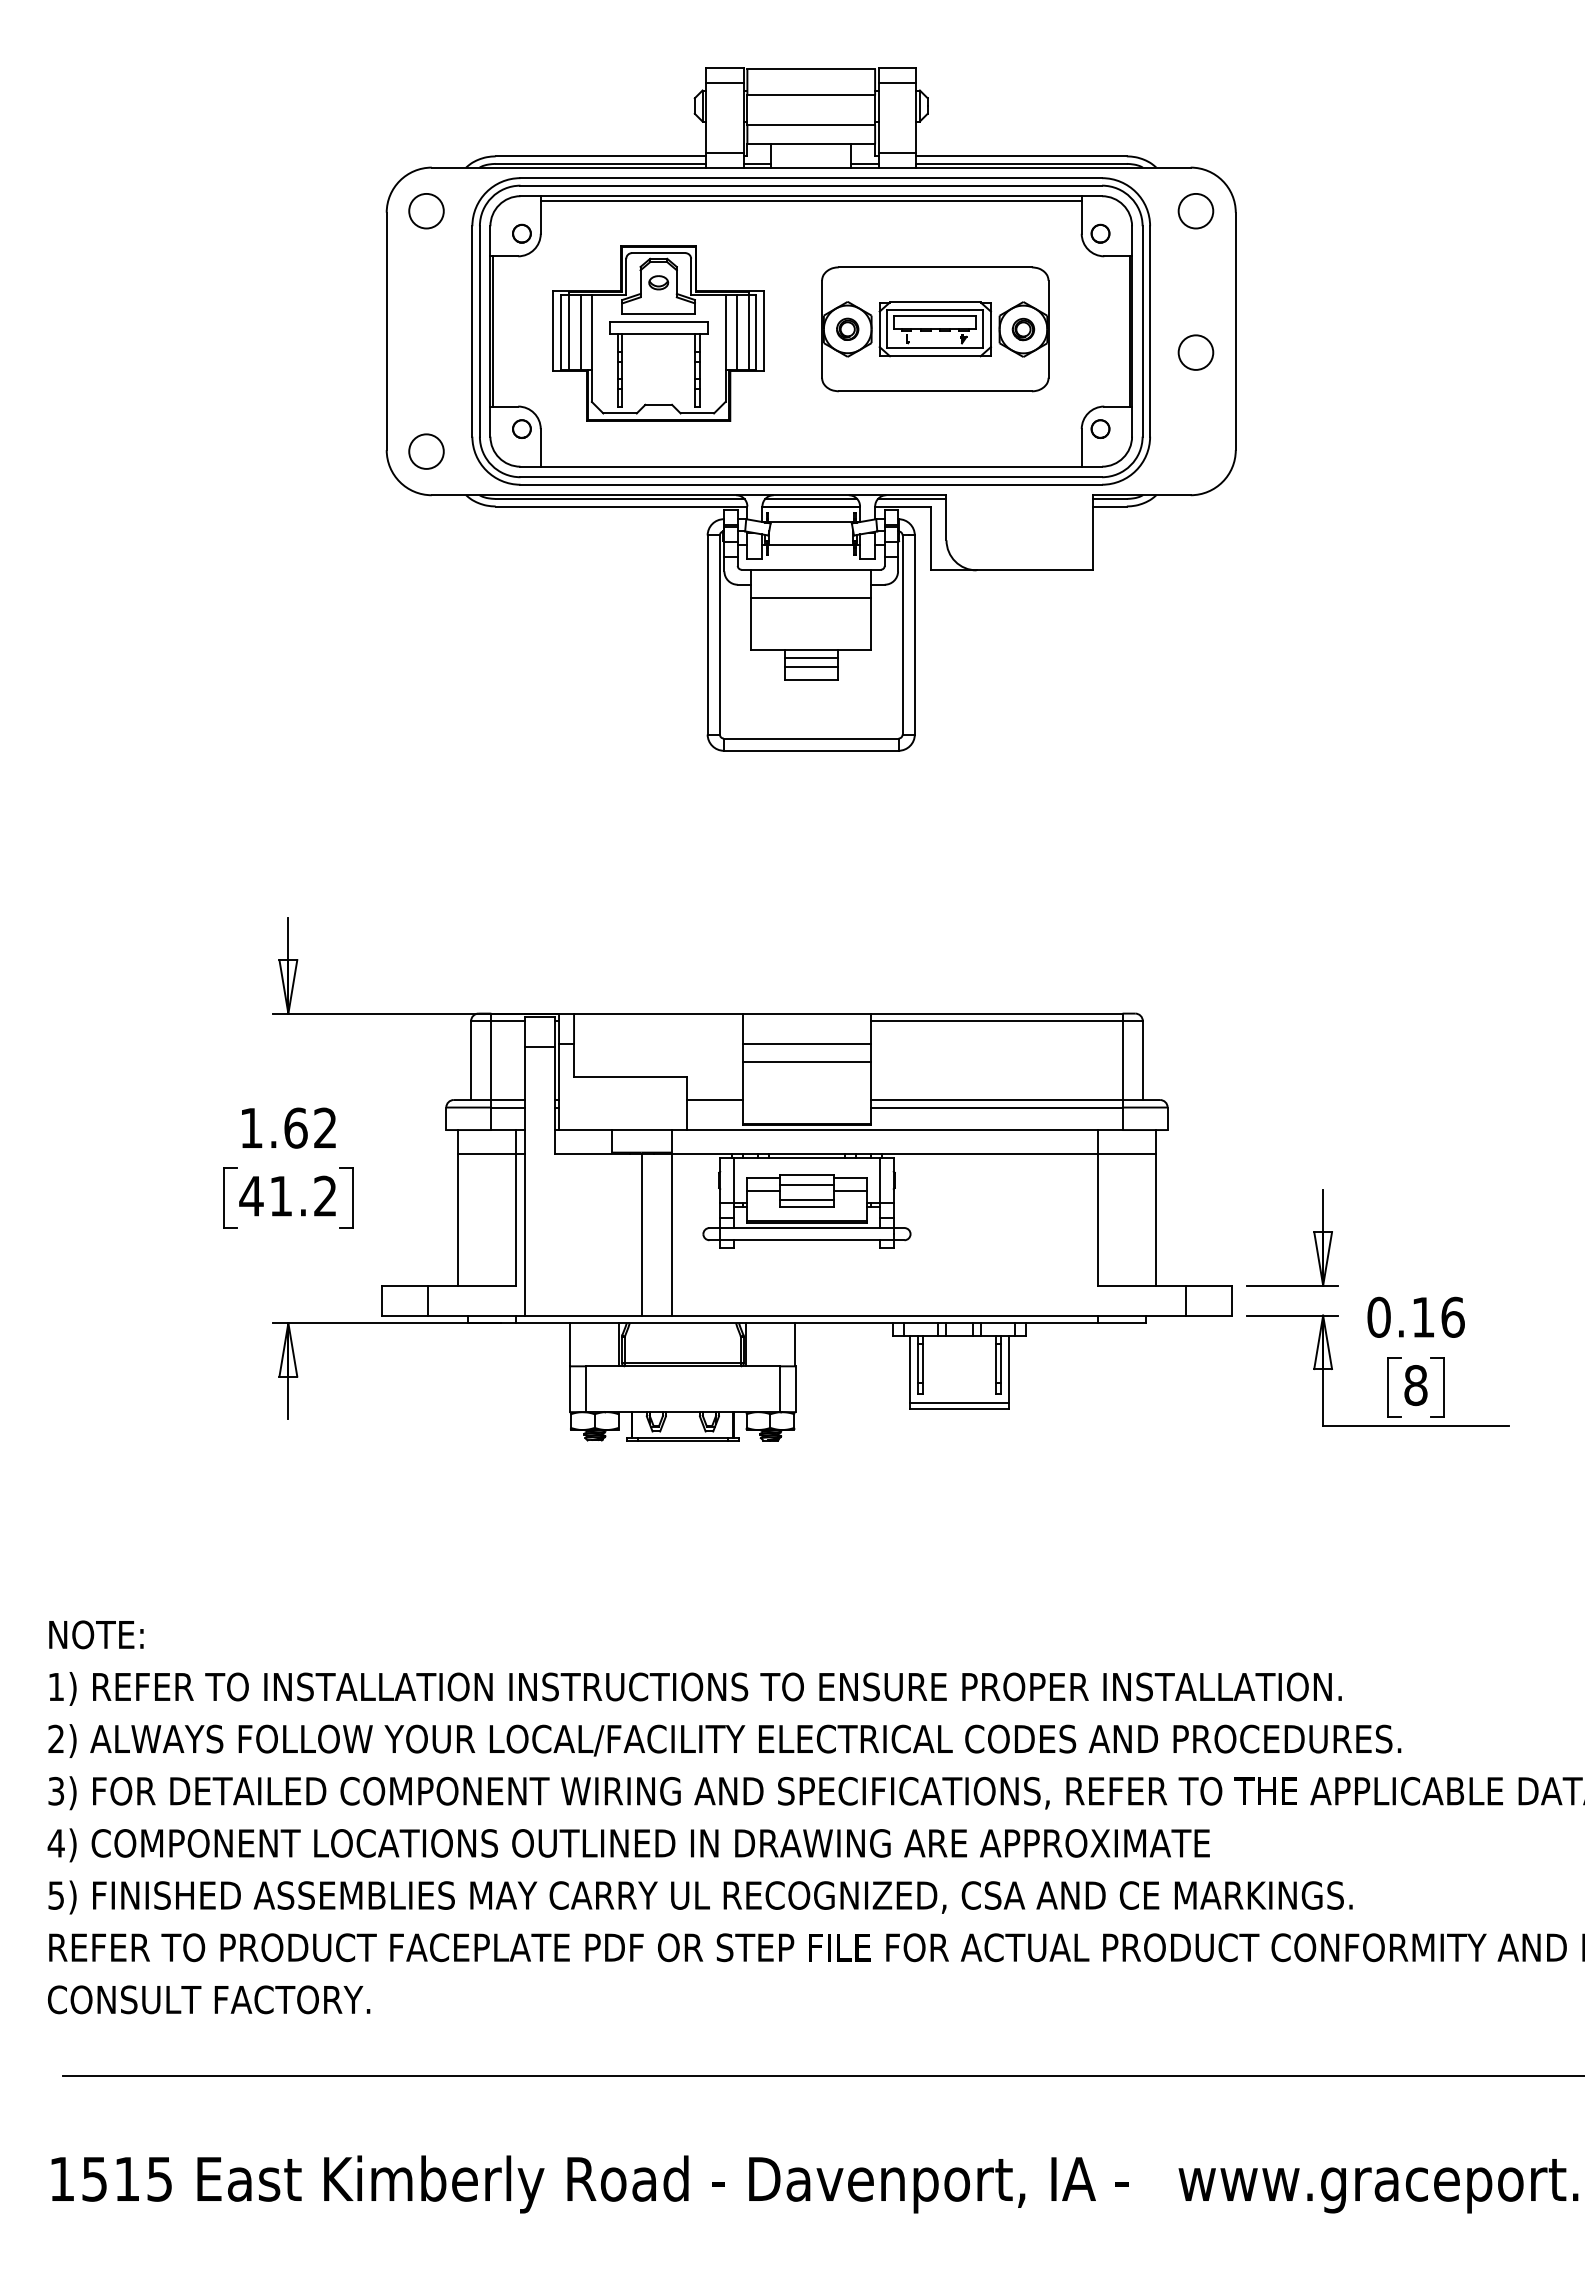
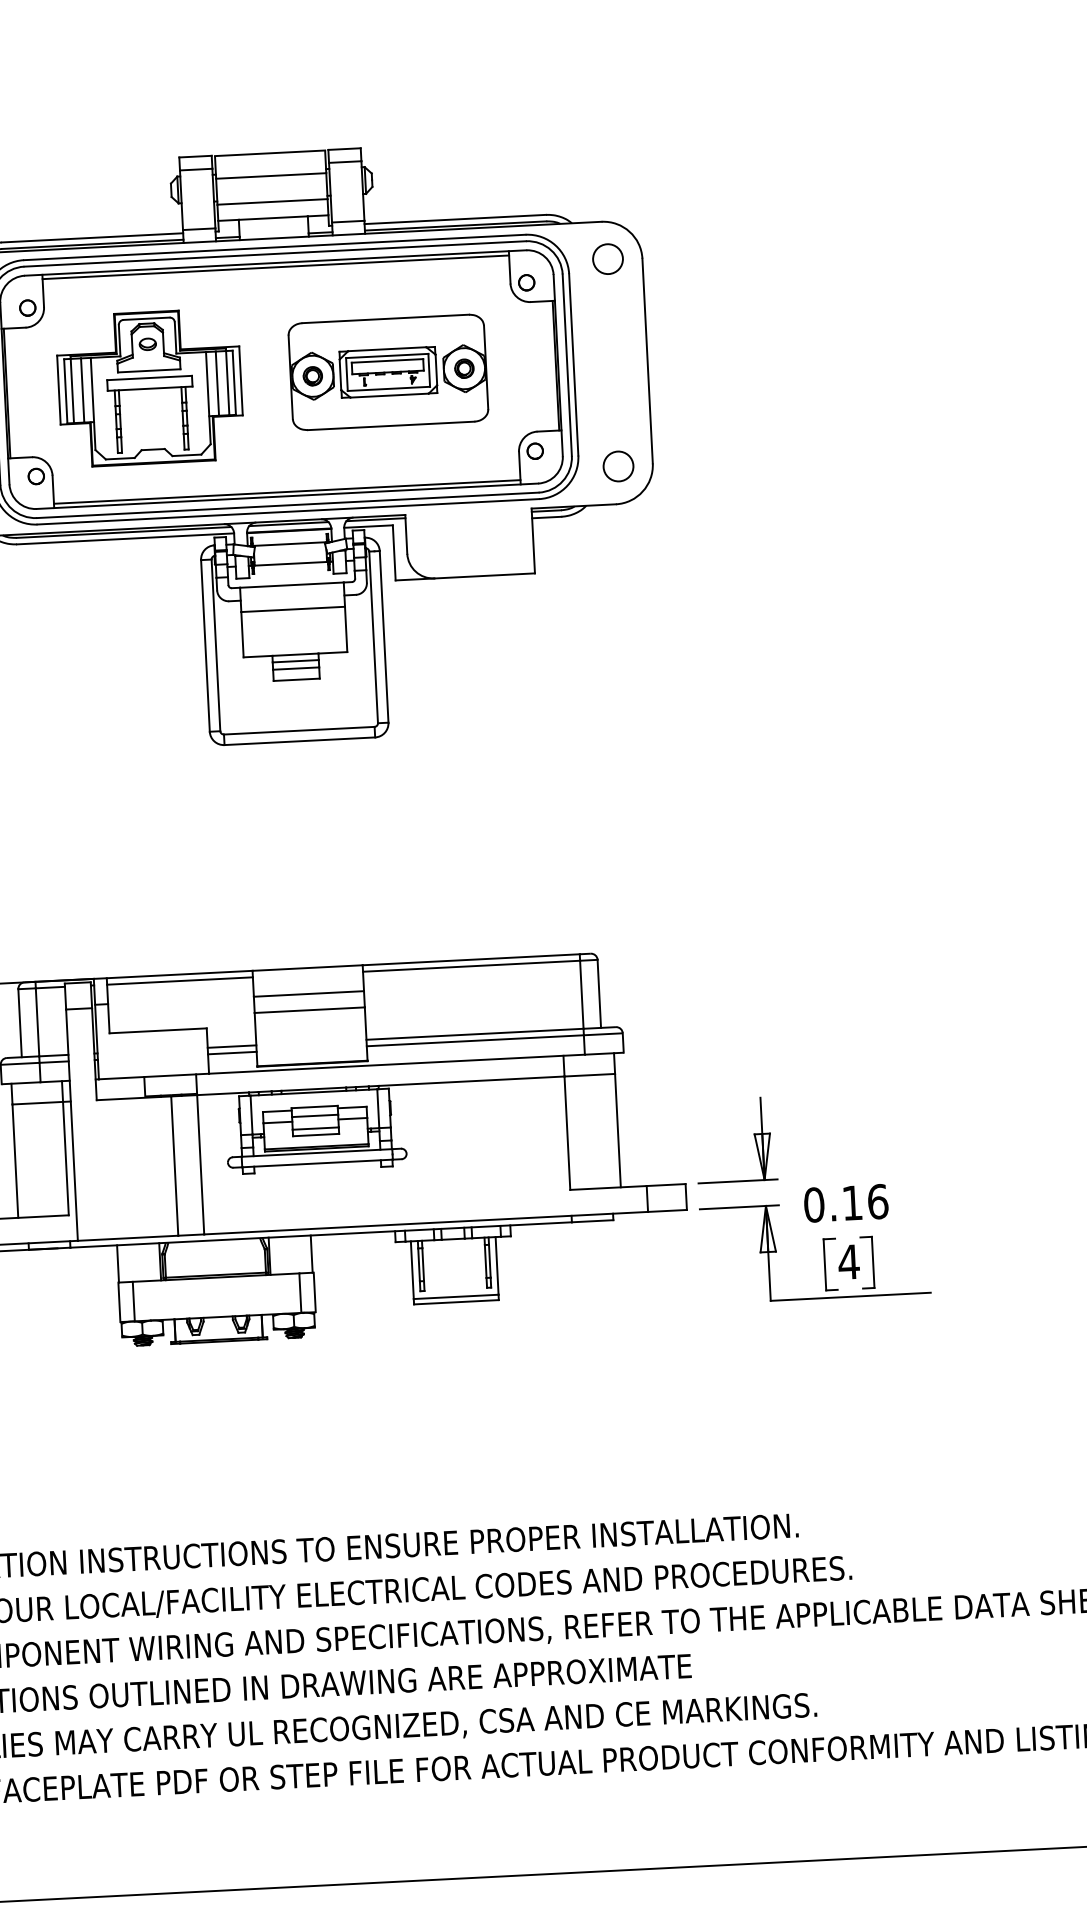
circle: (1195, 352) -> (618, 466), moved
line: (810, 461) -> (286, 491), added
line: (658, 1021) -> (179, 981), added
line: (714, 1107) -> (232, 1053), added
text: (1415, 1385) -> (848, 1262), 8 -> 4

